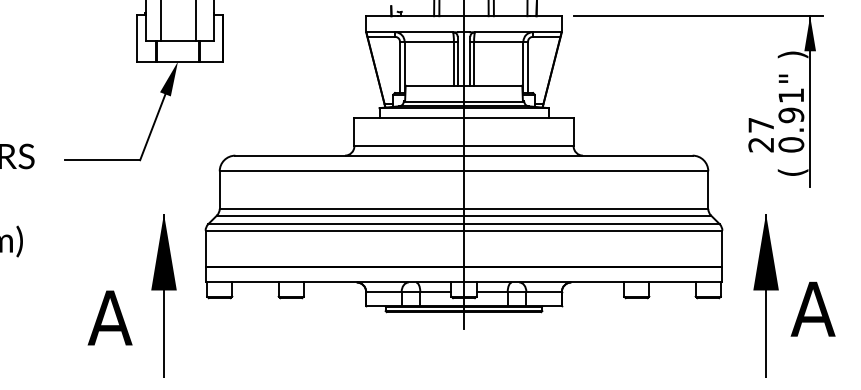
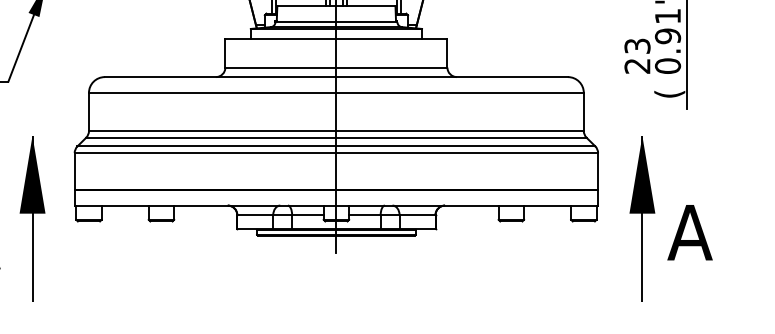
text: (761, 124) -> (637, 45), 27 -> 23

